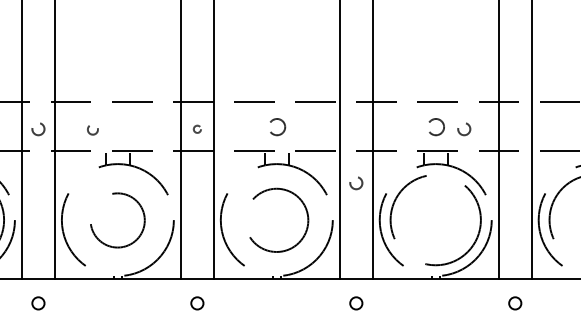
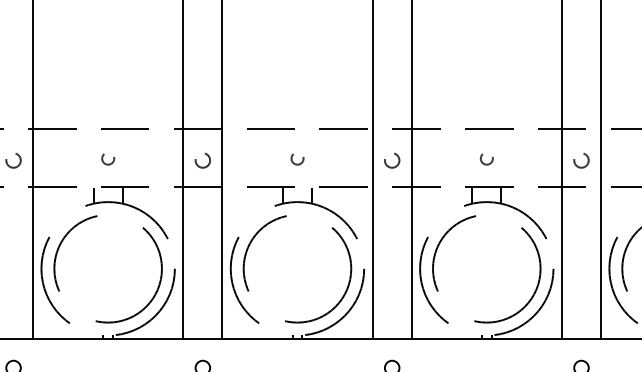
circle: (276, 128) -> (297, 159), size x0.62
circle: (435, 128) -> (486, 159), size x0.62
circle: (197, 129) -> (202, 160), size x1.67
circle: (464, 129) -> (581, 160), moved
circle: (92, 130) -> (107, 159), moved
circle: (356, 183) -> (392, 160), moved
circle: (117, 220) -> (107, 269), size x1.67
circle: (276, 220) -> (297, 269), size x1.43

